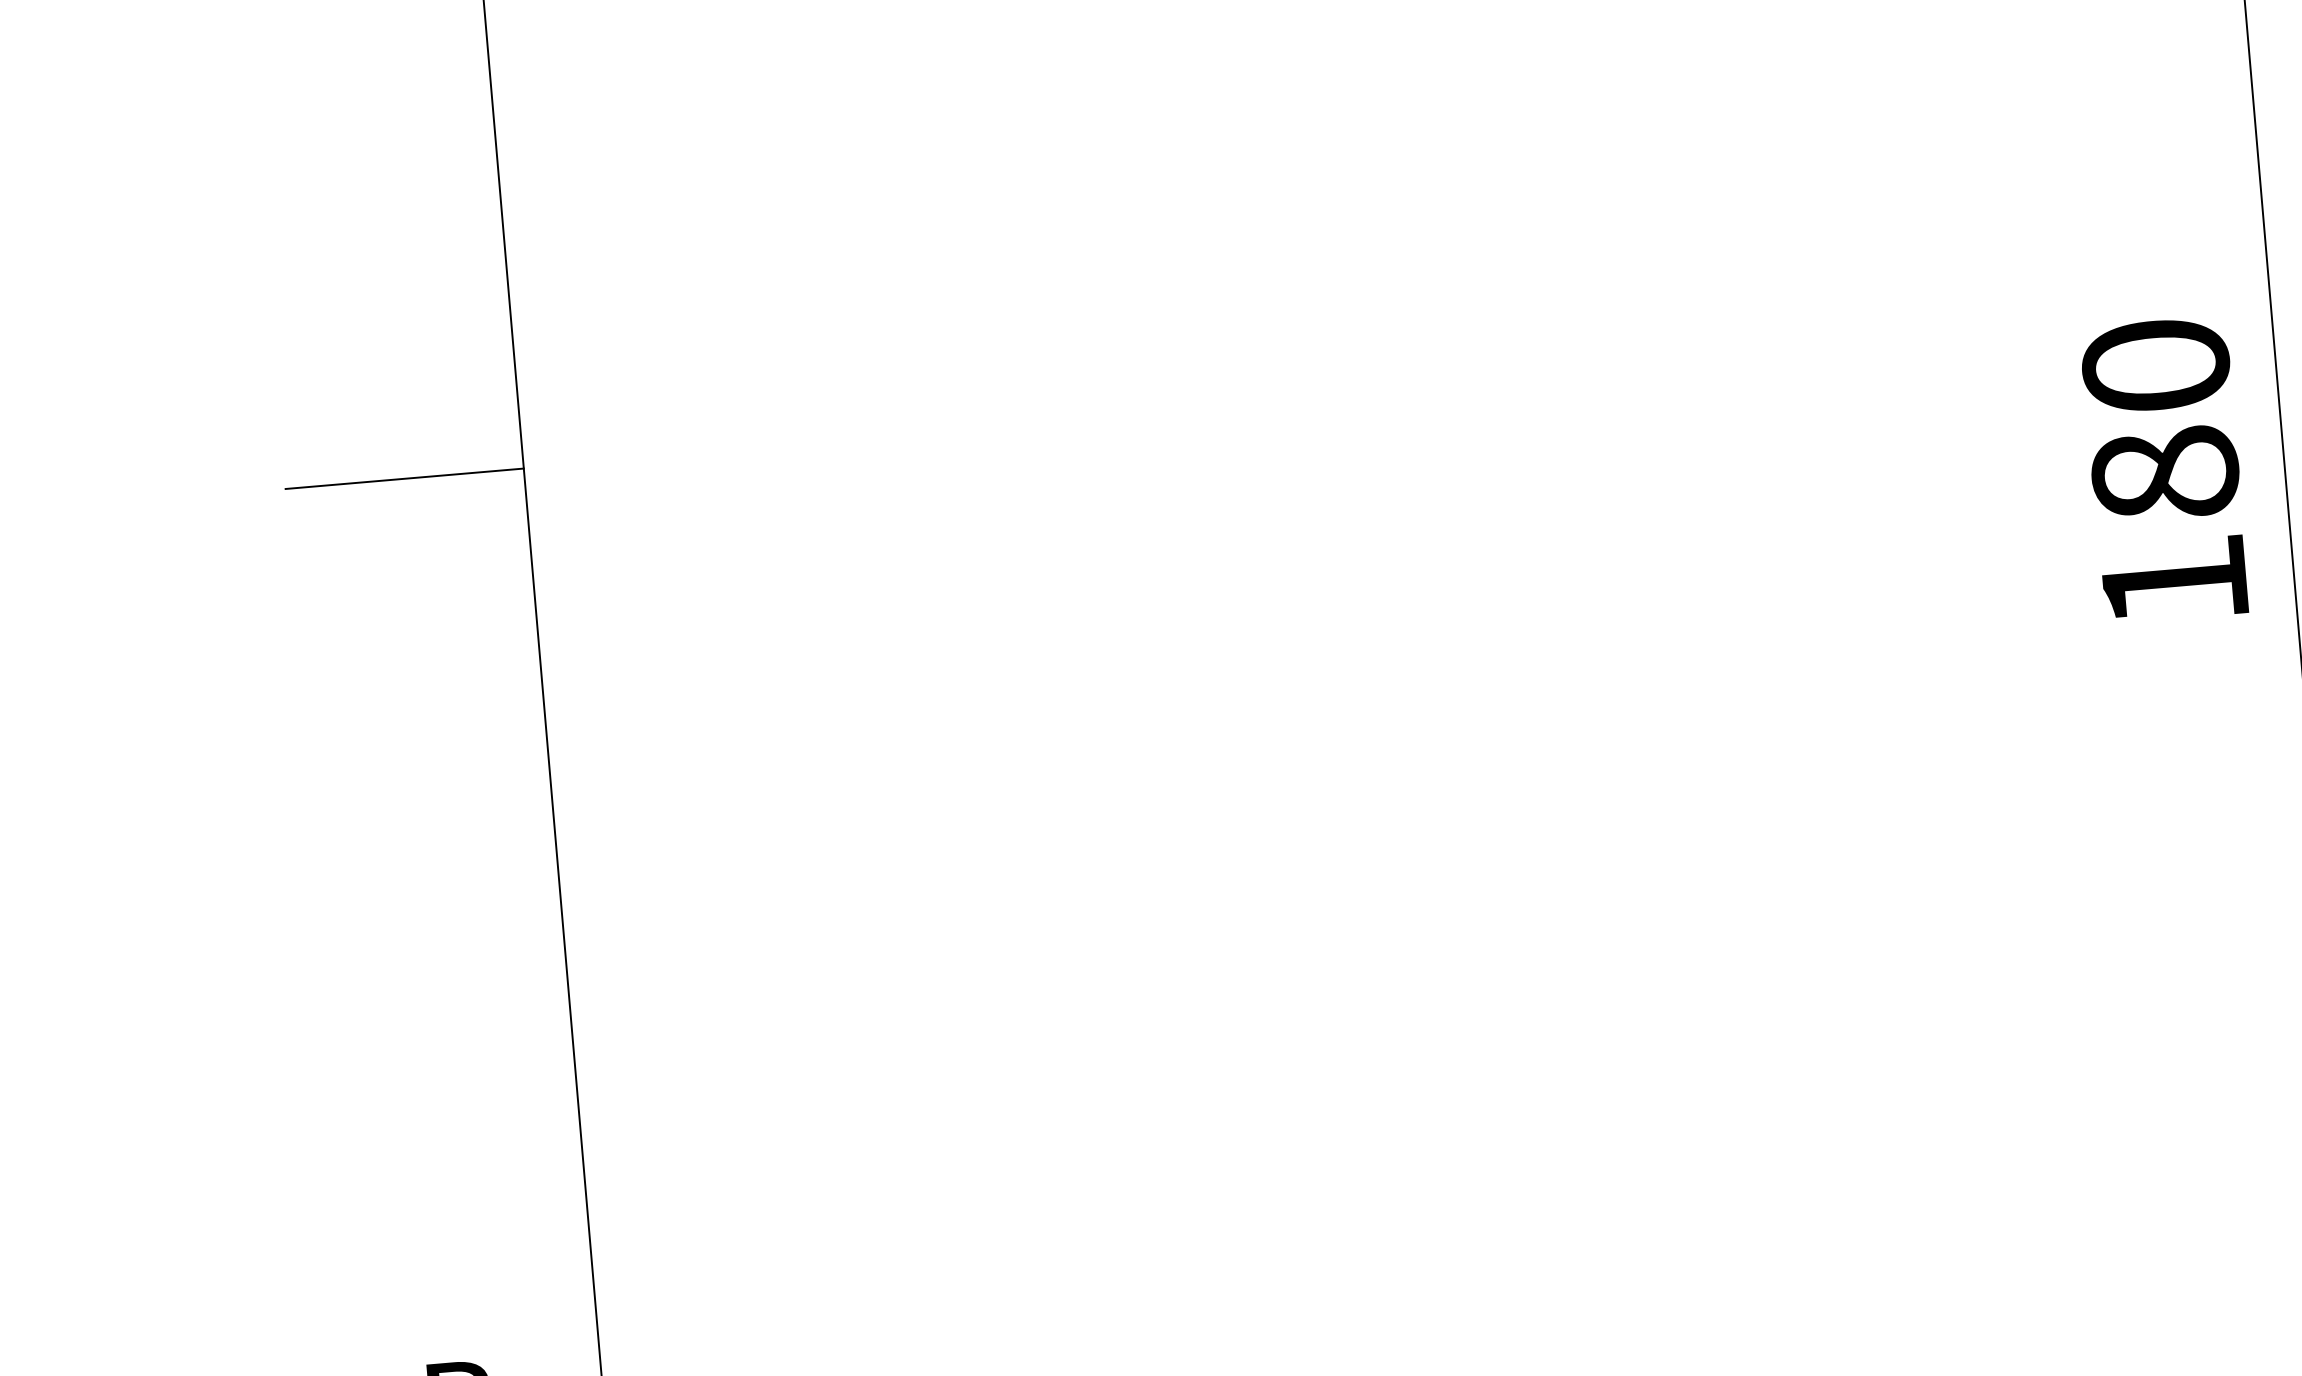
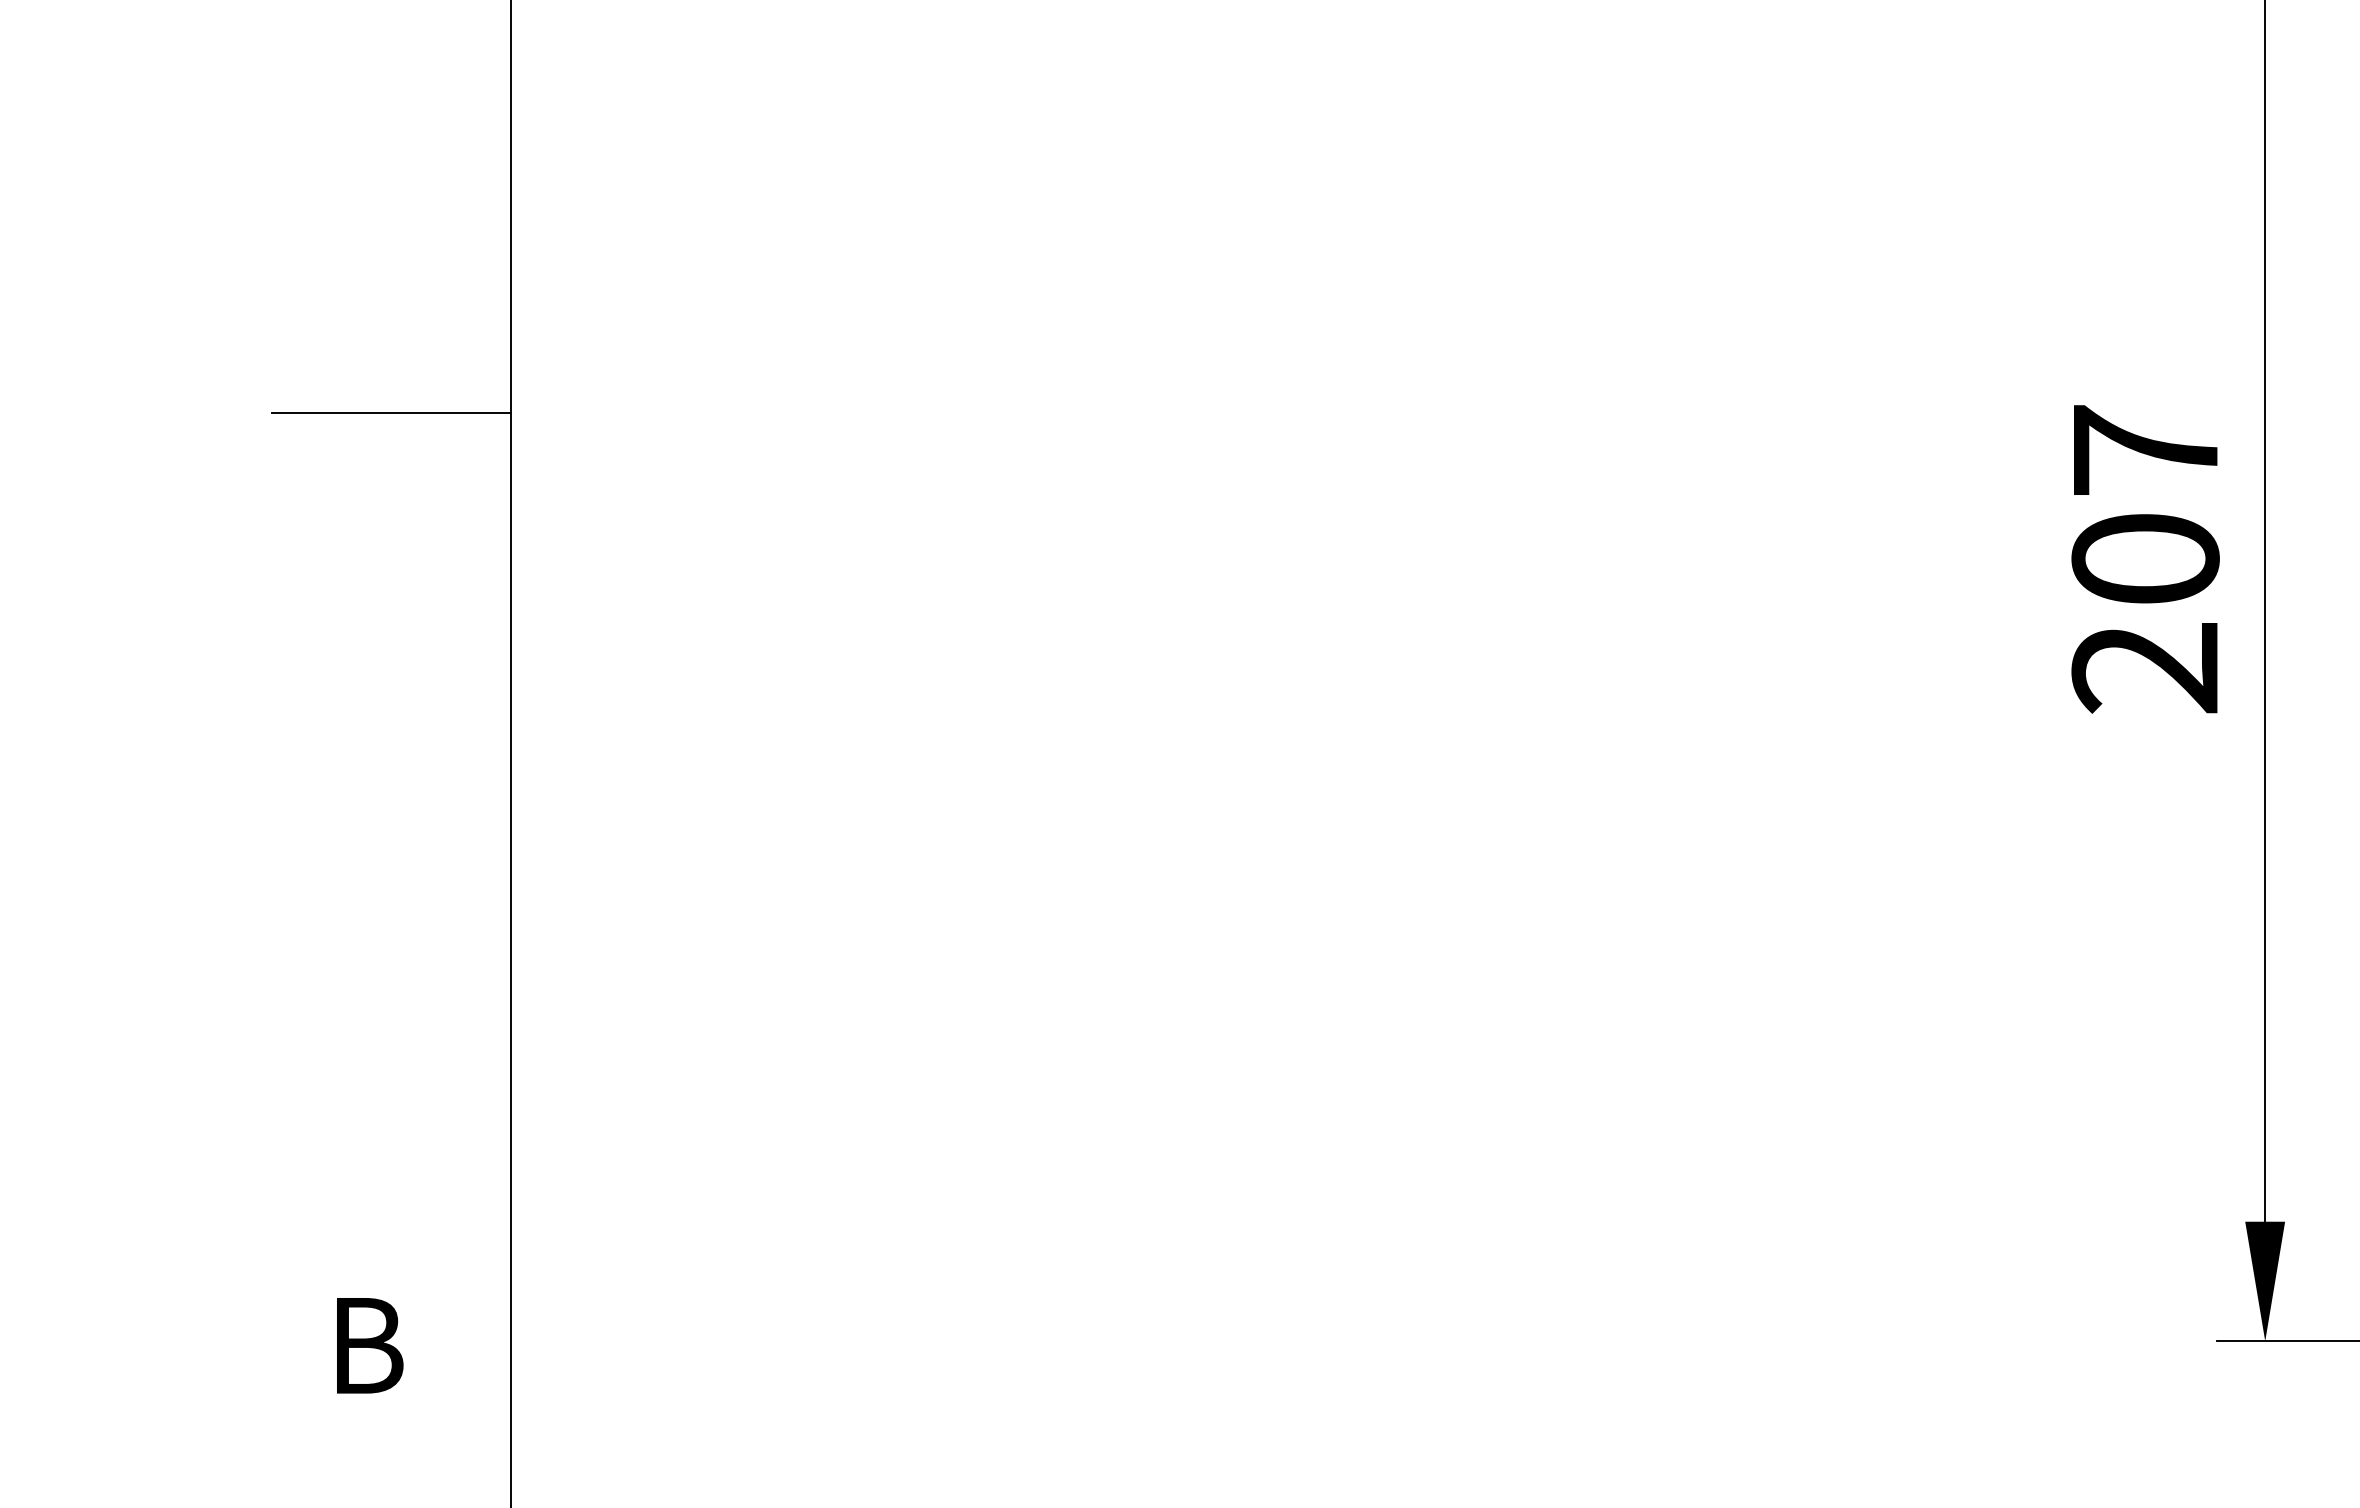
text: (2165, 474) -> (2145, 559), 180 -> 207

